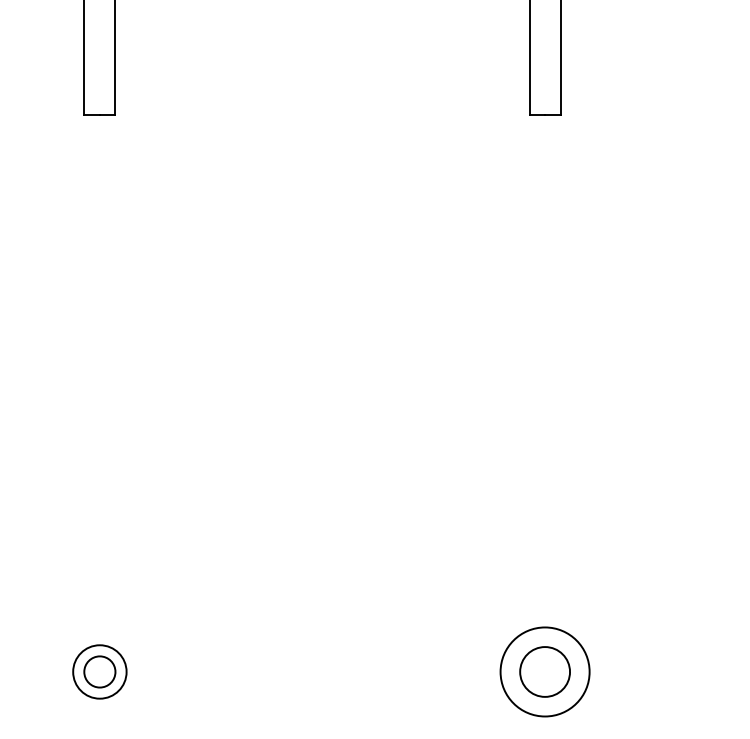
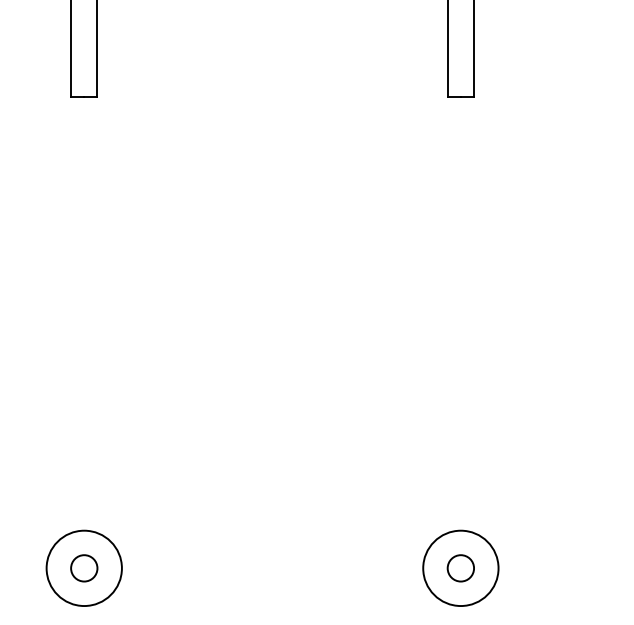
circle: (99, 671) -> (83, 567), size x1.67
circle: (544, 671) -> (460, 567), size x0.62

